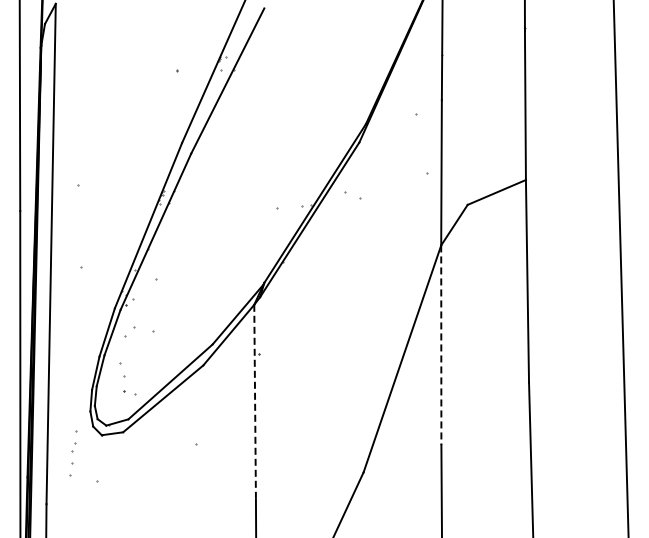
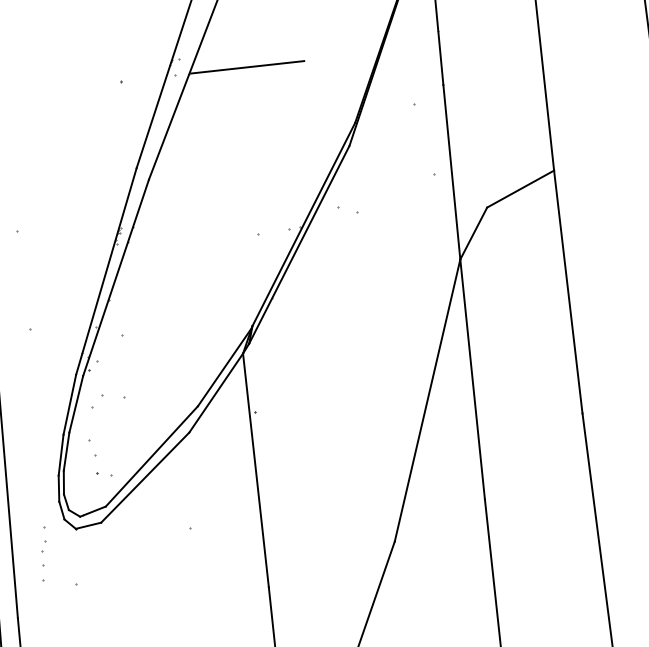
line: (282, 68) -> (248, 66), added
line: (441, 345) -> (472, 379), dashed -> solid
line: (255, 402) -> (256, 470), dashed -> solid

